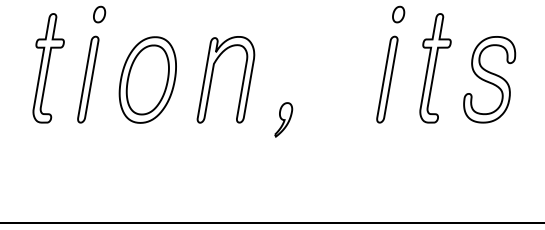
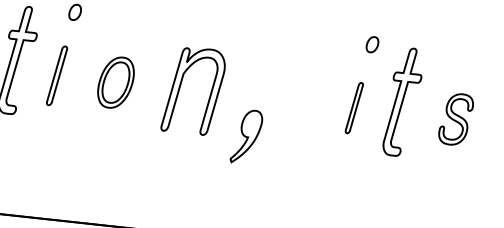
part: (88, 79) -> (57, 75), size x0.7
part: (147, 79) -> (115, 82), size x0.6
part: (387, 79) -> (354, 108), size x0.6
part: (489, 79) -> (455, 119), size x0.6
part: (283, 119) -> (246, 136), size x1.6

